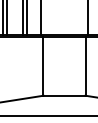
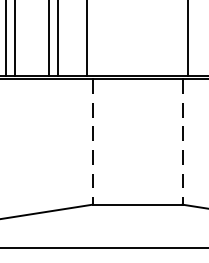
line: (43, 66) -> (92, 142), solid -> dashed
line: (85, 66) -> (182, 142), solid -> dashed

